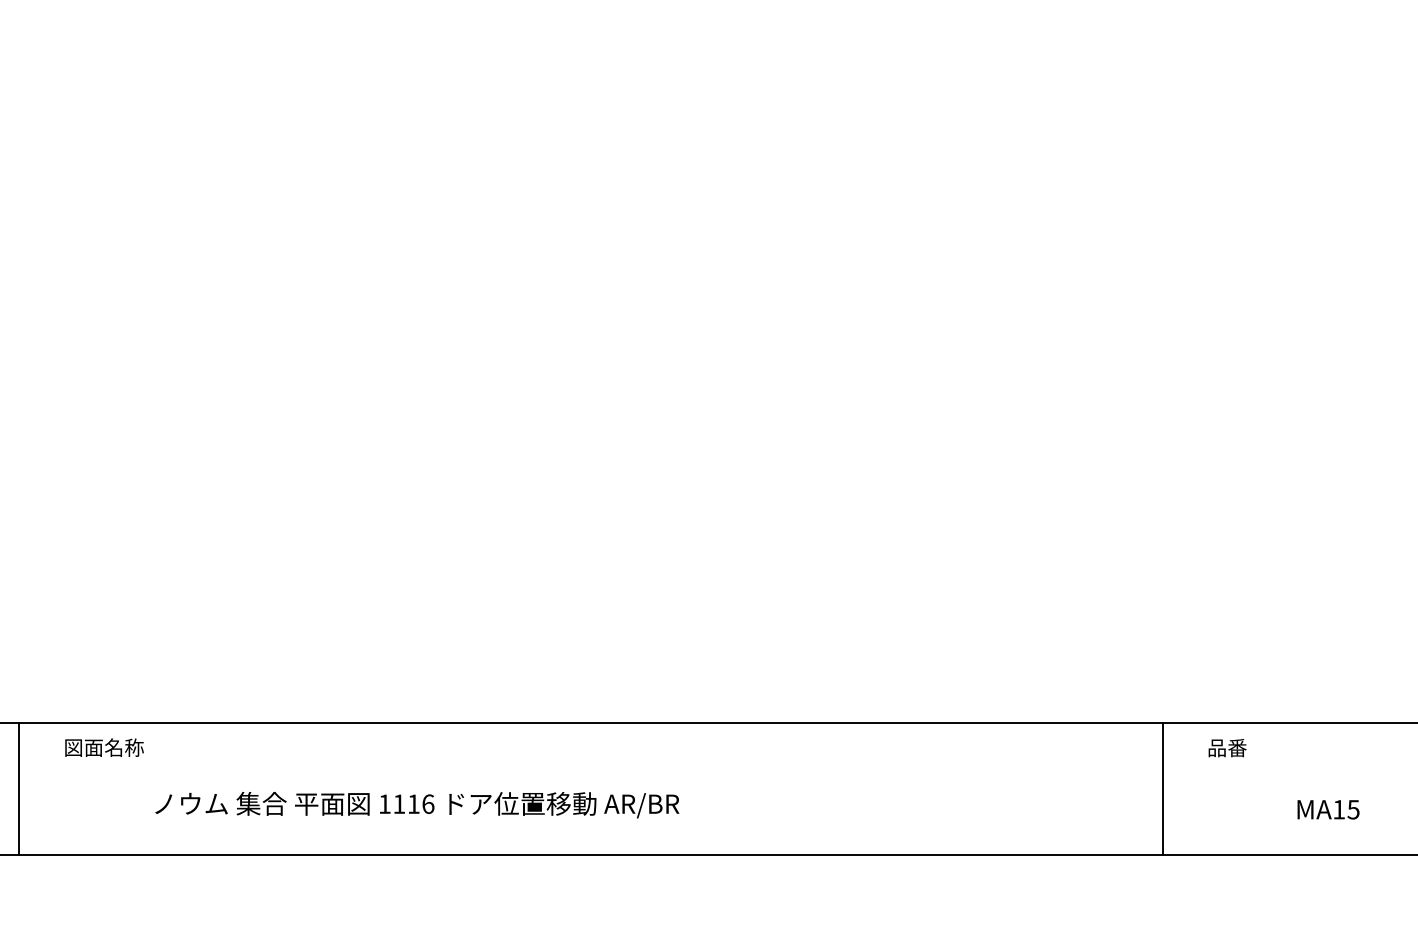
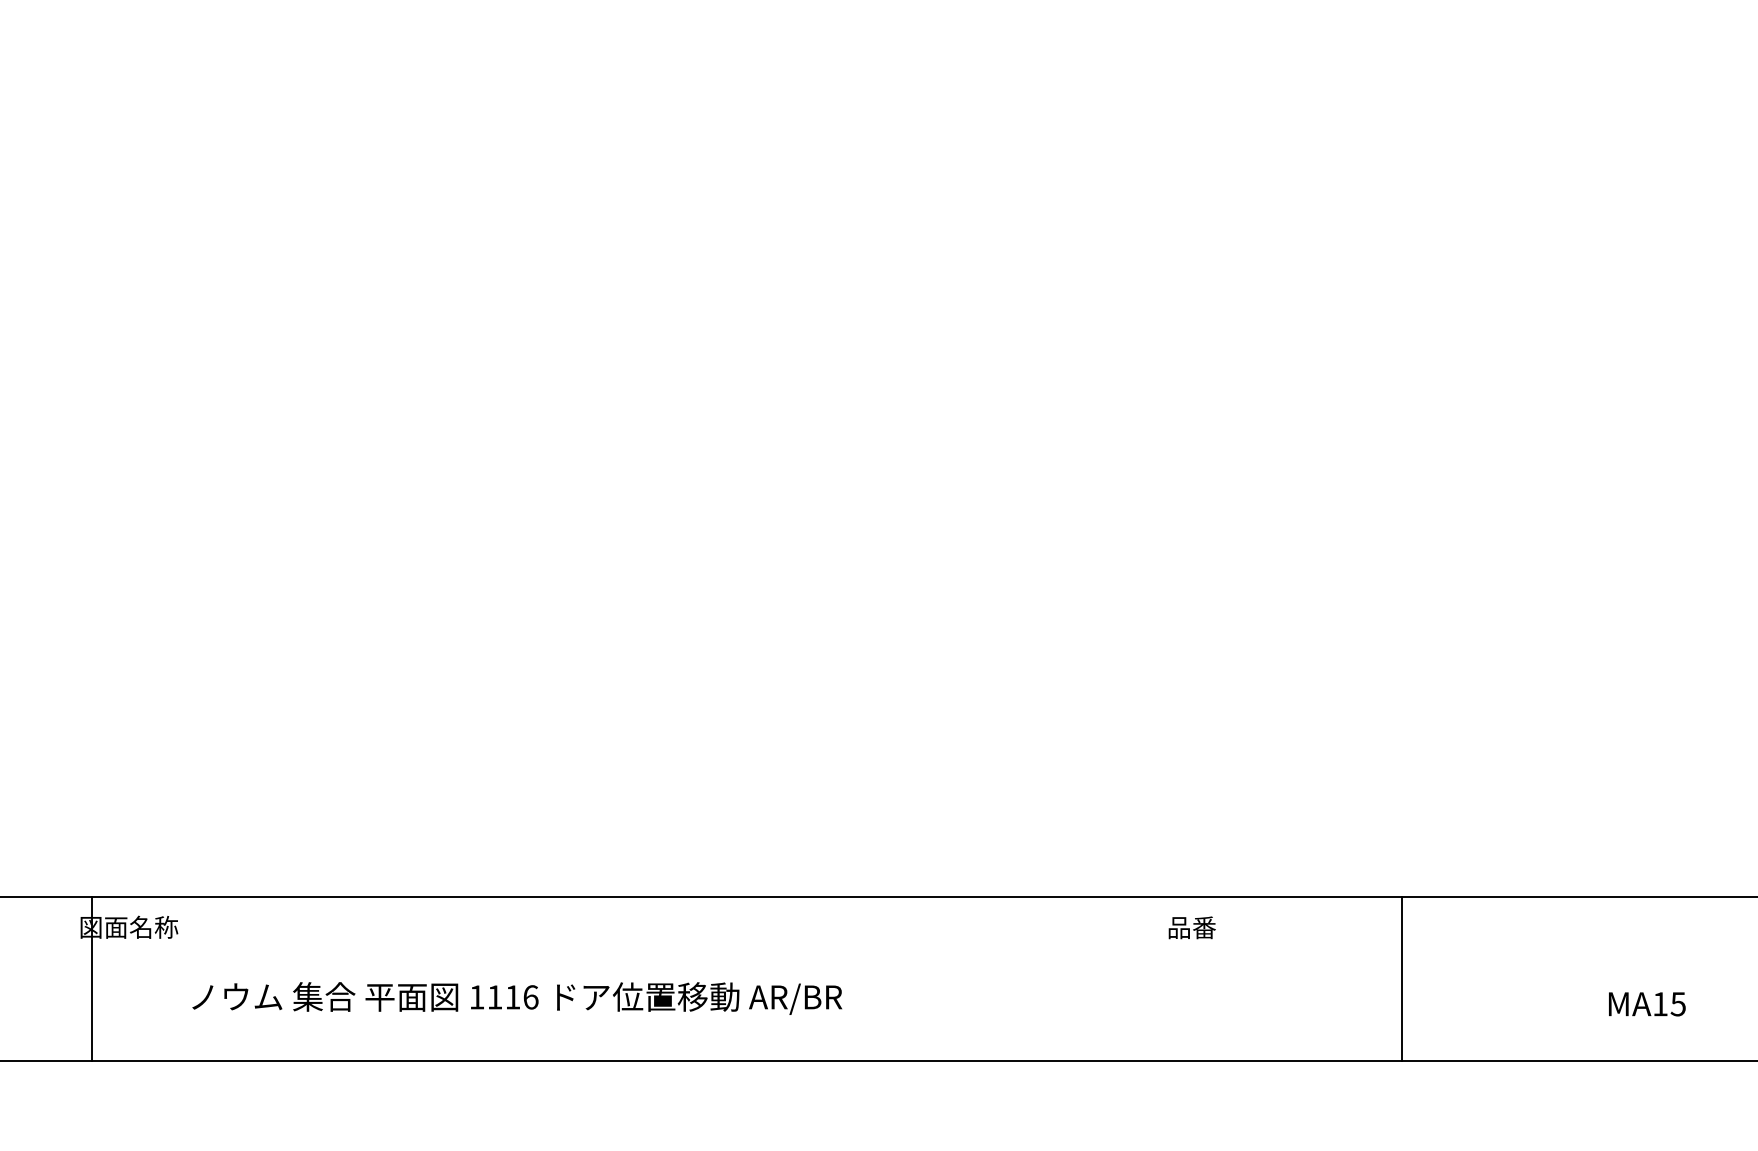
text: (1227, 748) -> (1192, 928), moved
line: (19, 789) -> (92, 979), moved
line: (1163, 789) -> (1402, 979), moved

